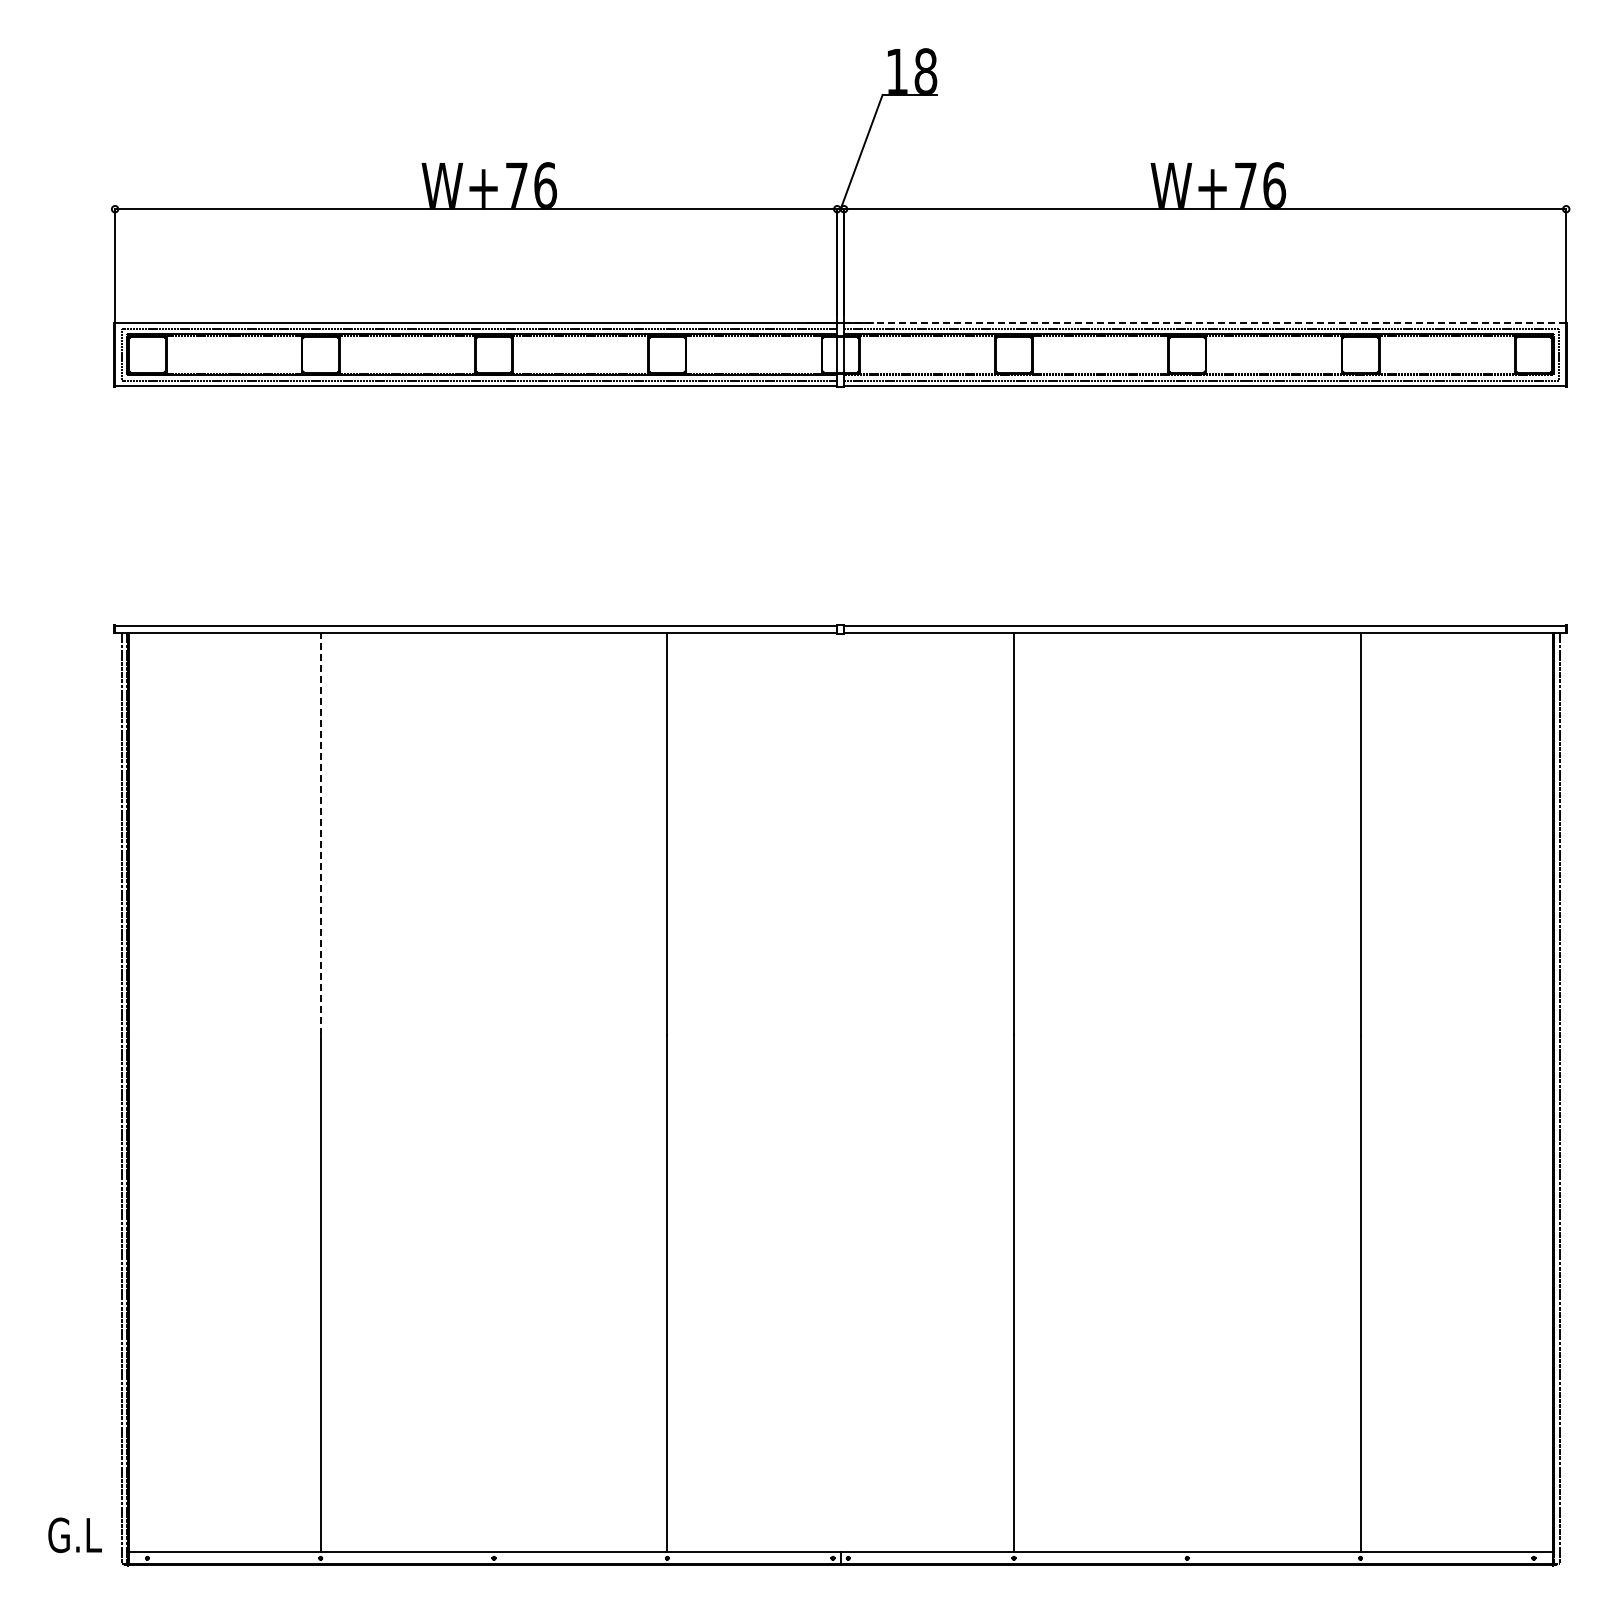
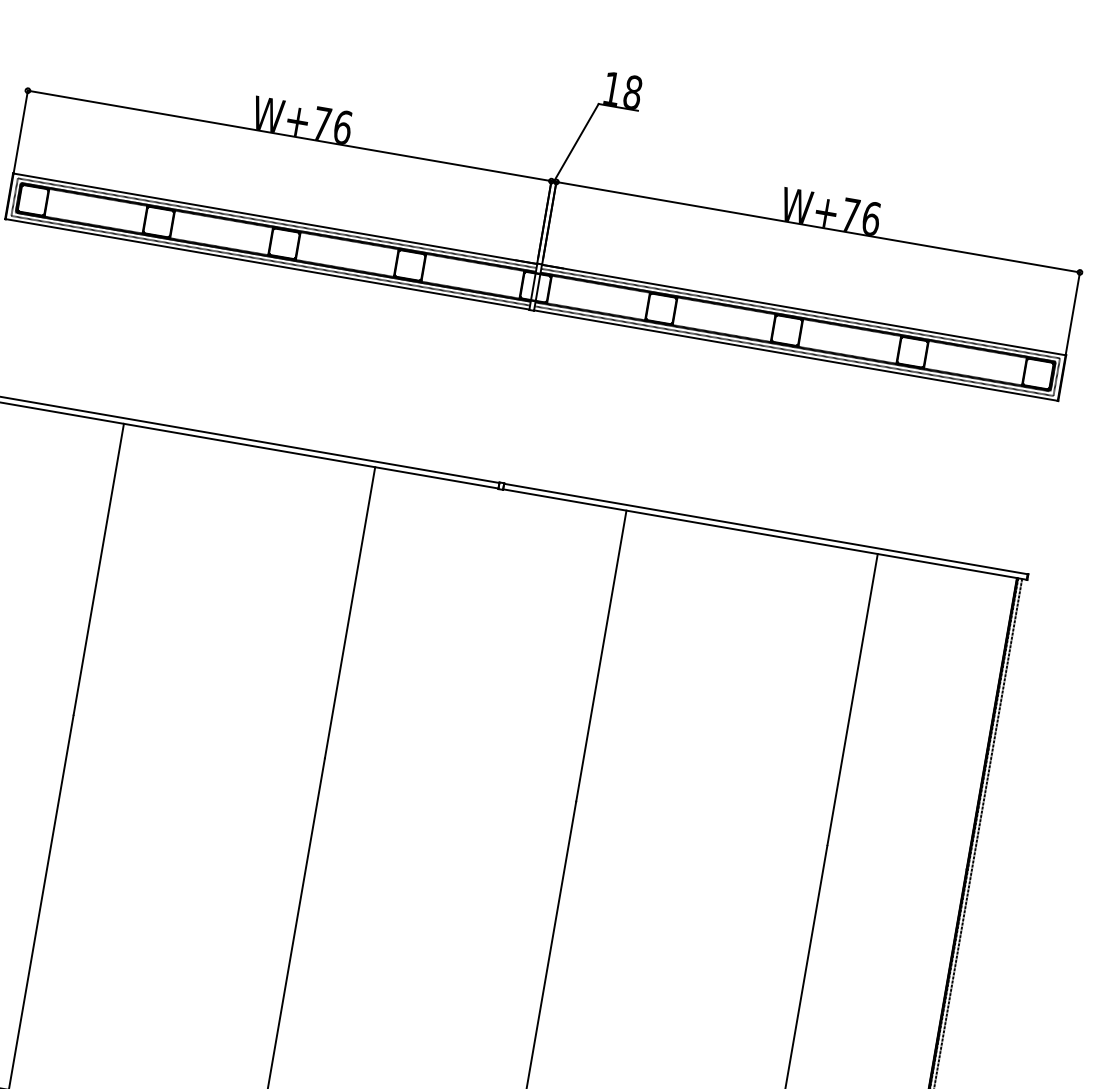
line: (1204, 323) -> (803, 309), dashed -> solid
line: (320, 833) -> (98, 569), dashed -> solid

